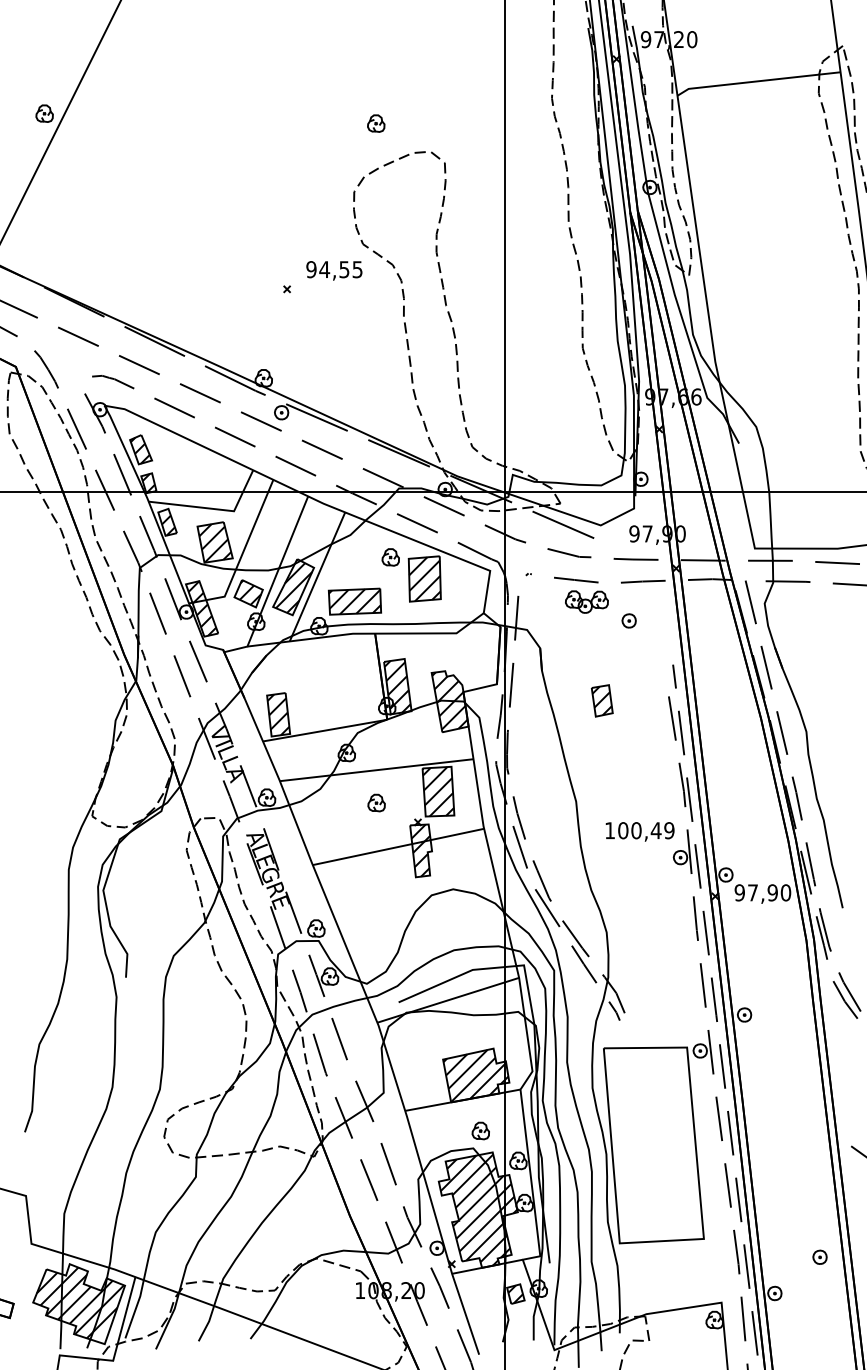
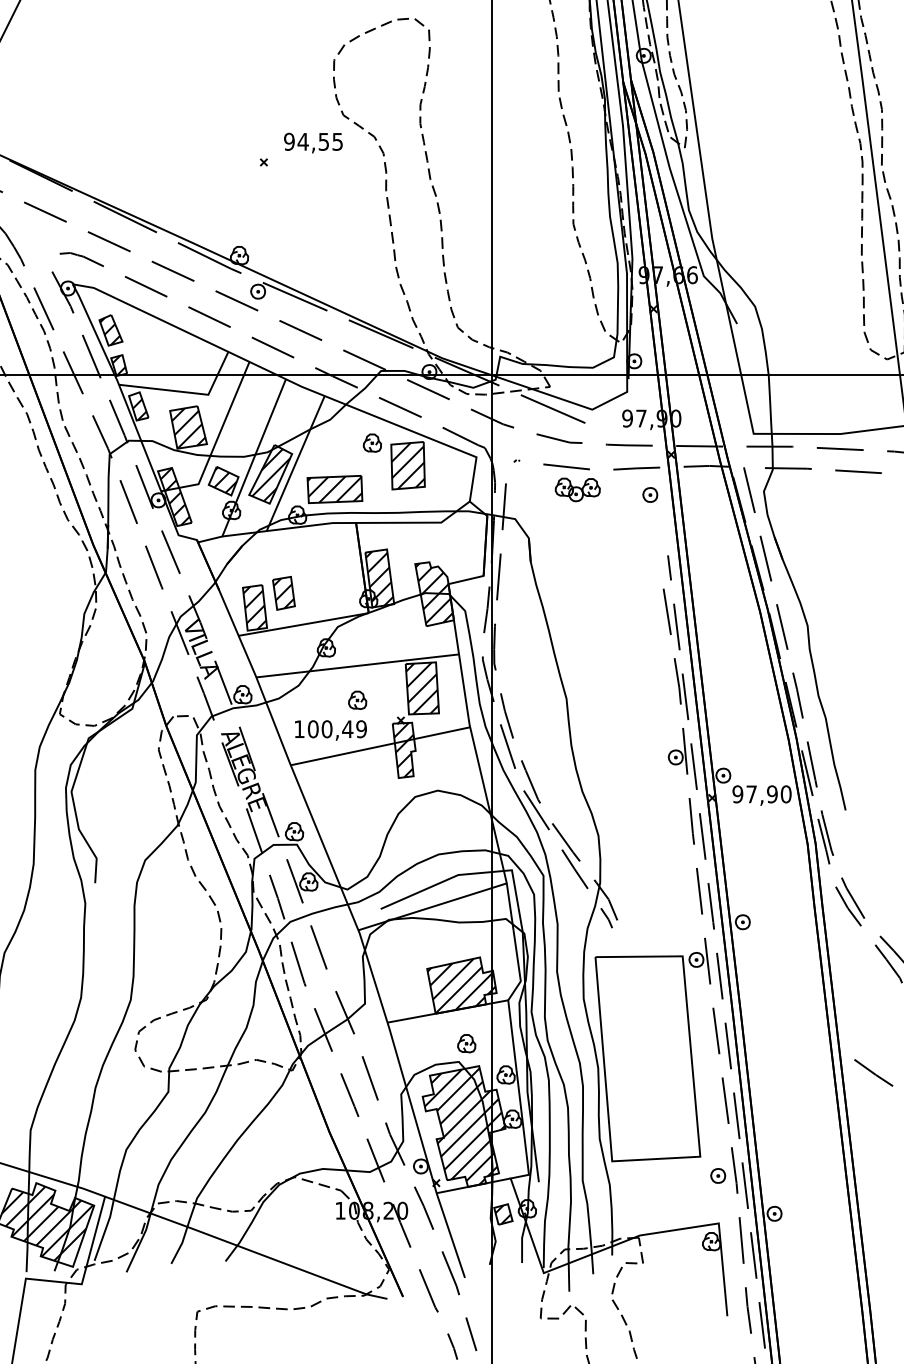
part: (628, 620) -> (649, 494), moved
part: (601, 700) -> (283, 592), moved
text: (639, 831) -> (330, 730), moved
part: (819, 1256) -> (717, 1175), moved

